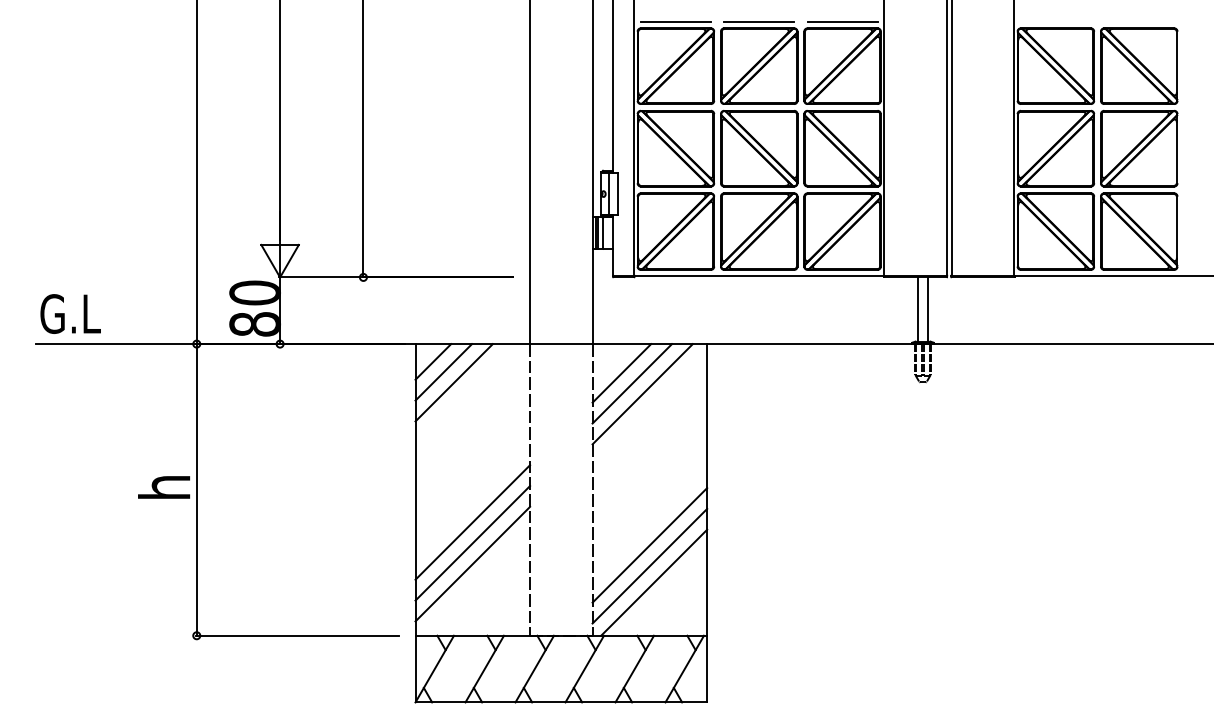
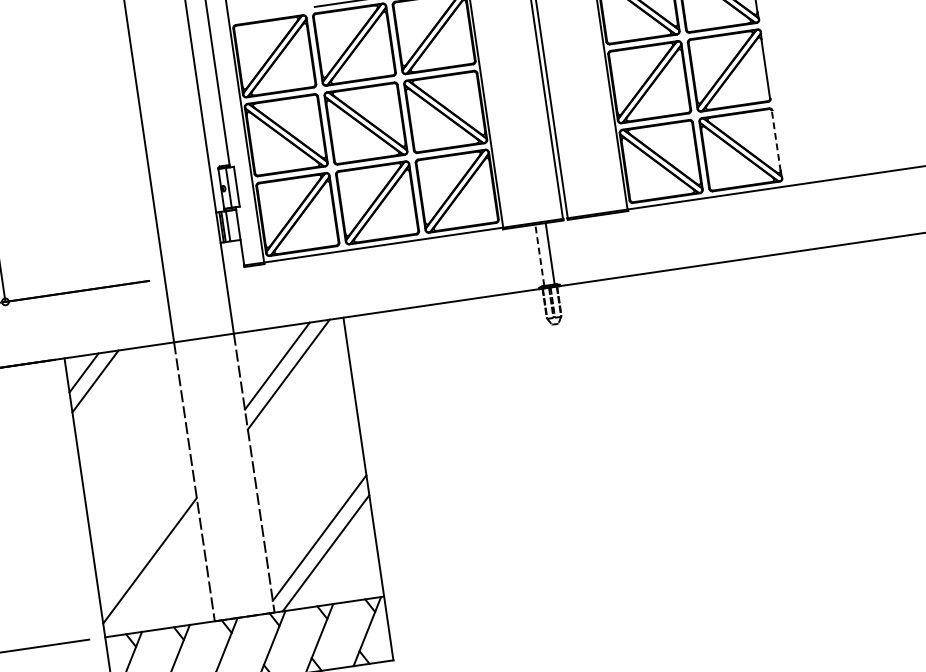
line: (675, 21) -> (268, 13), removed
line: (1176, 227) -> (775, 140), solid -> dashed
line: (917, 309) -> (539, 255), solid -> dashed
line: (621, 373) -> (265, 357), removed
line: (453, 382) -> (106, 389), removed
line: (472, 522) -> (143, 521), removed
line: (472, 543) -> (146, 541), removed
line: (649, 545) -> (316, 518), removed

